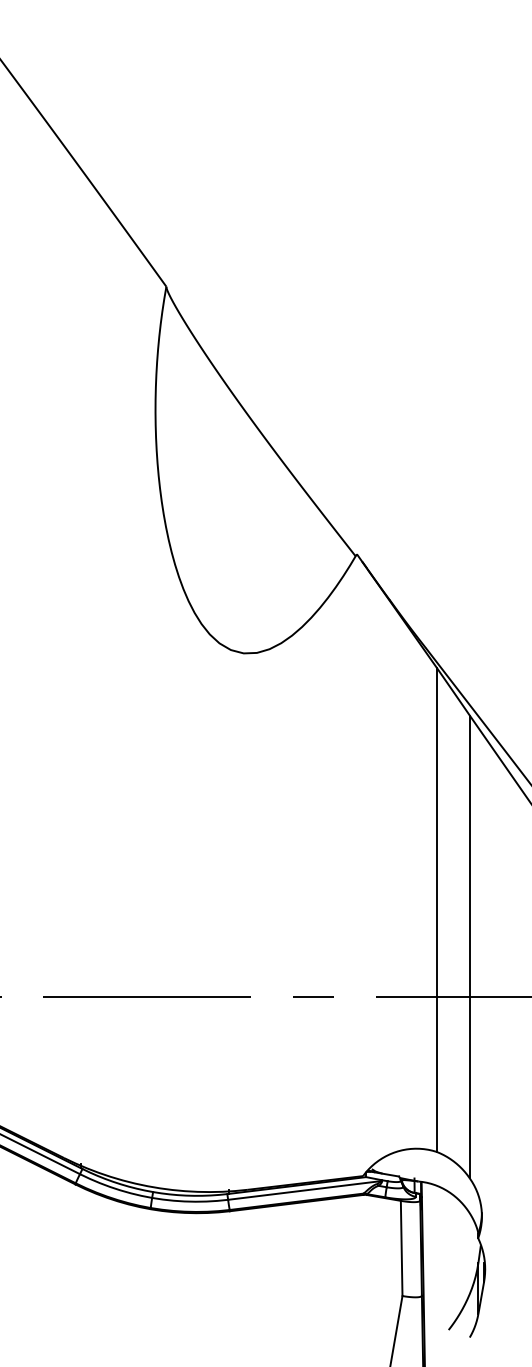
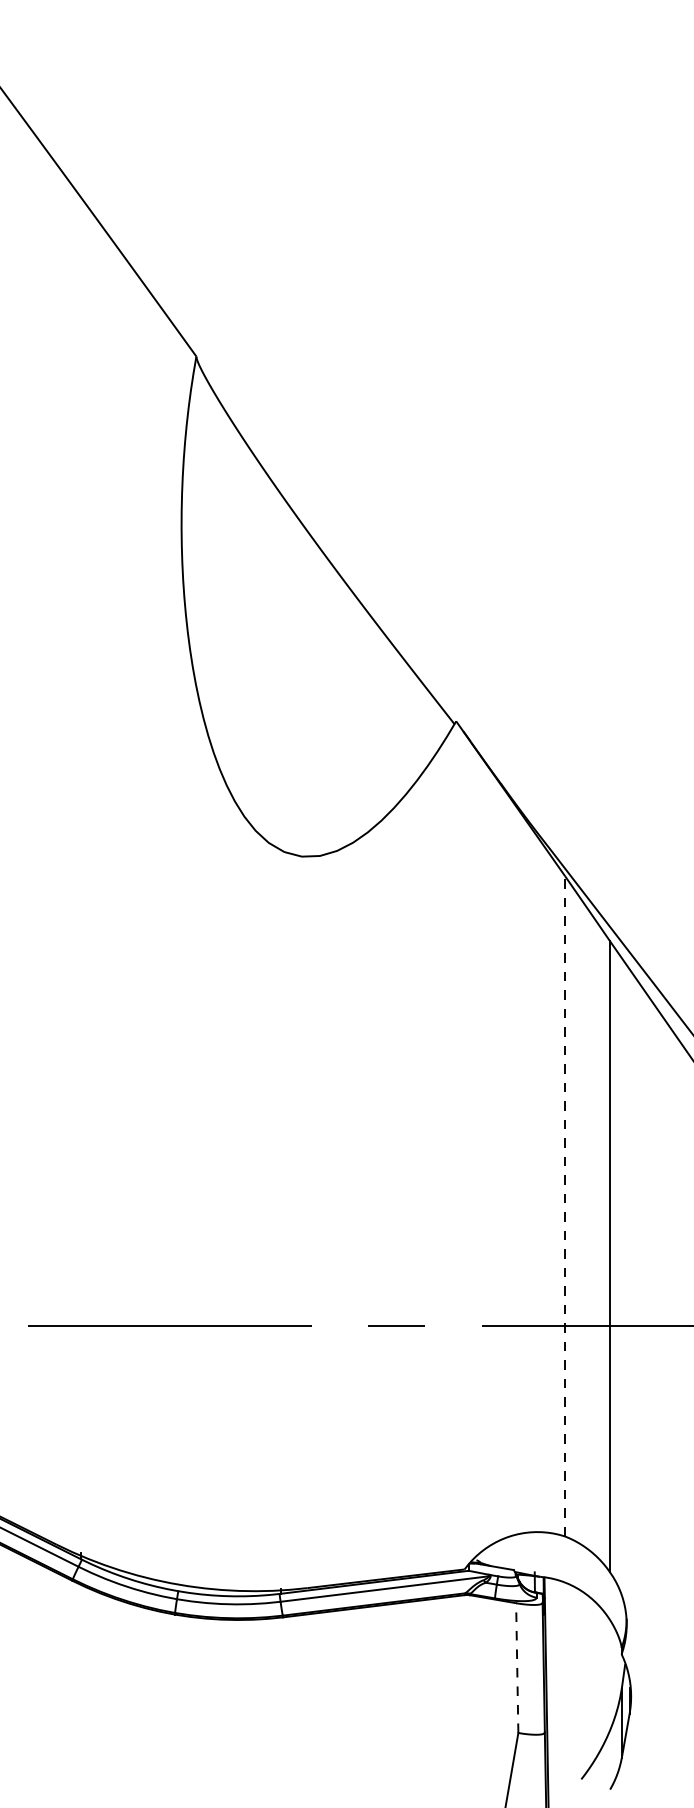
line: (436, 909) -> (564, 1205), solid -> dashed
line: (401, 1248) -> (517, 1668), solid -> dashed

